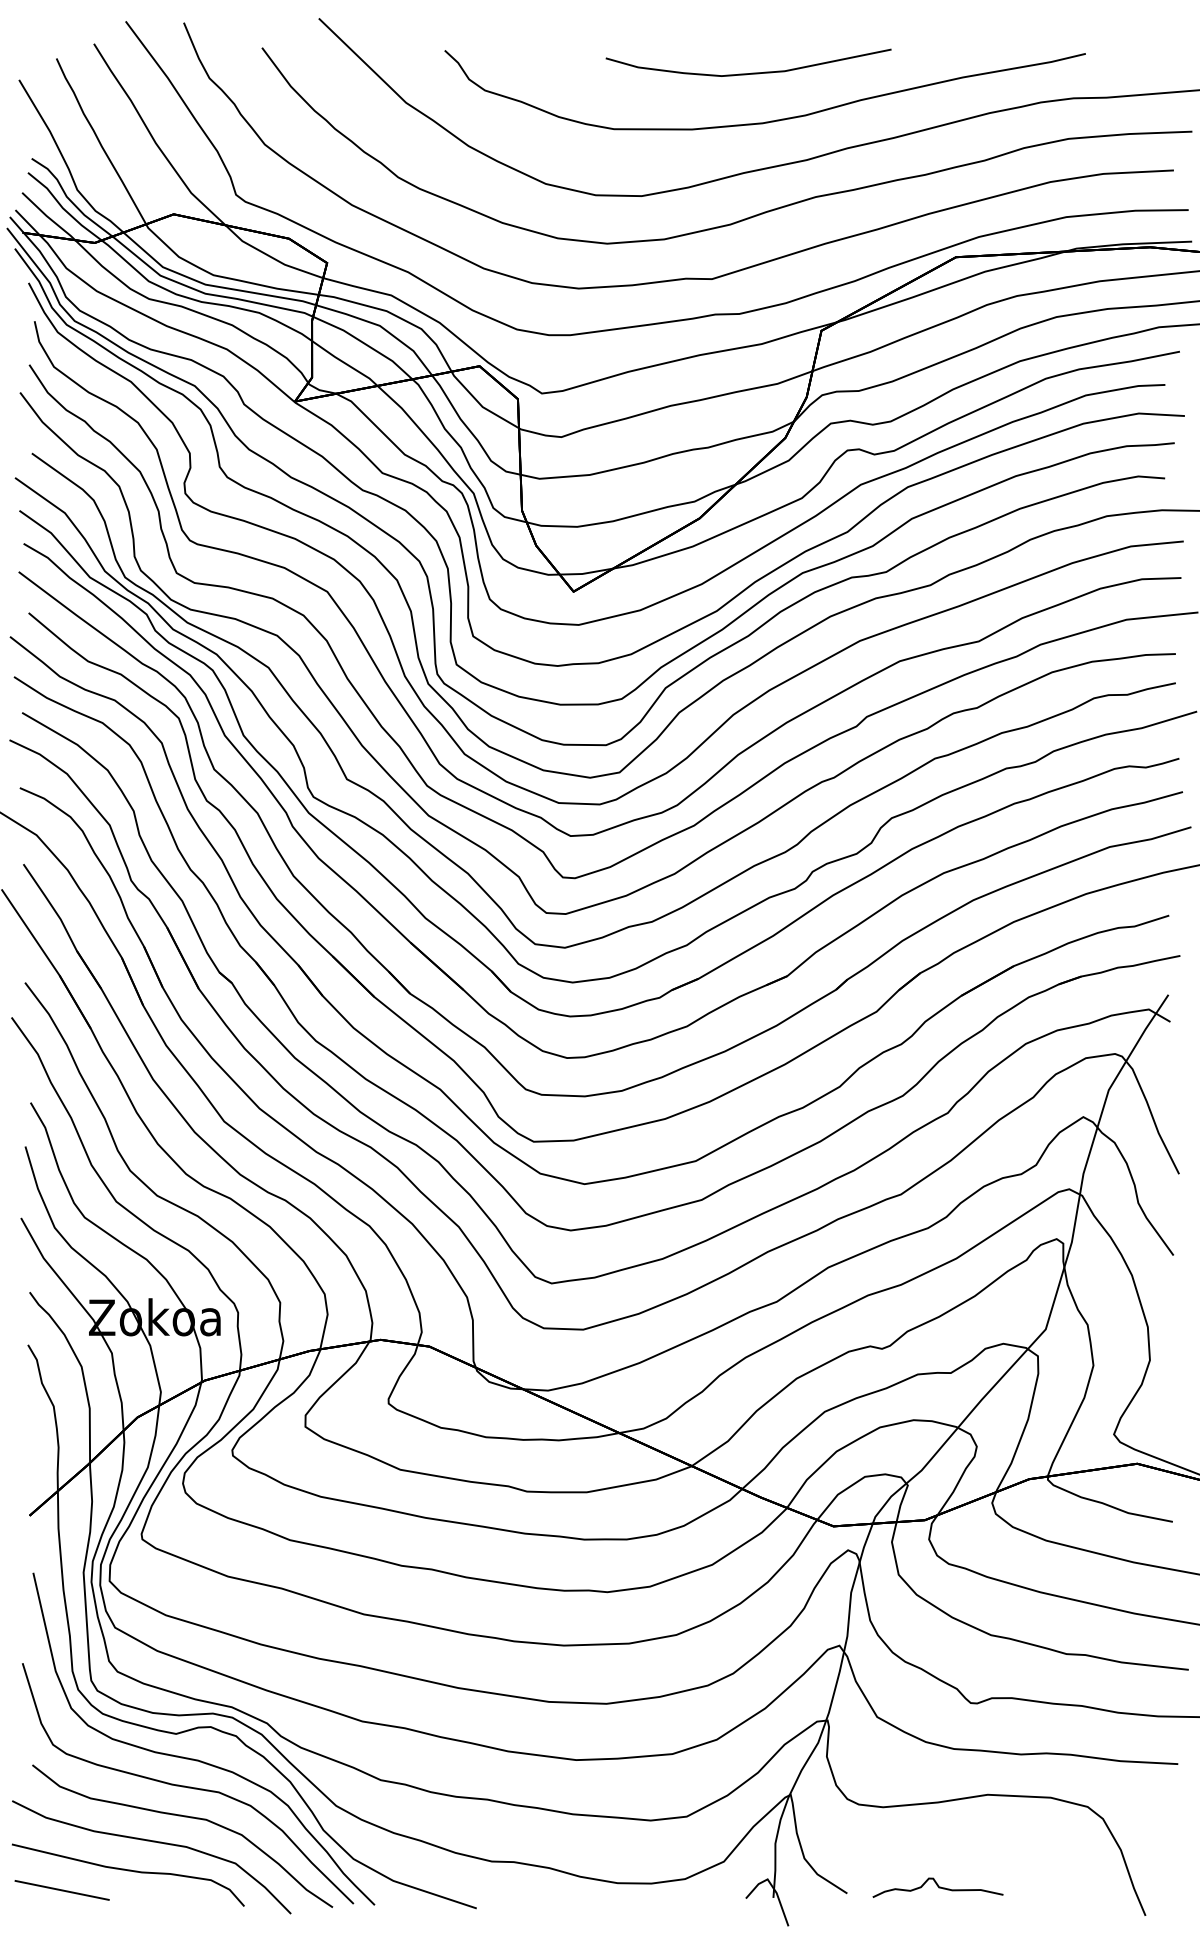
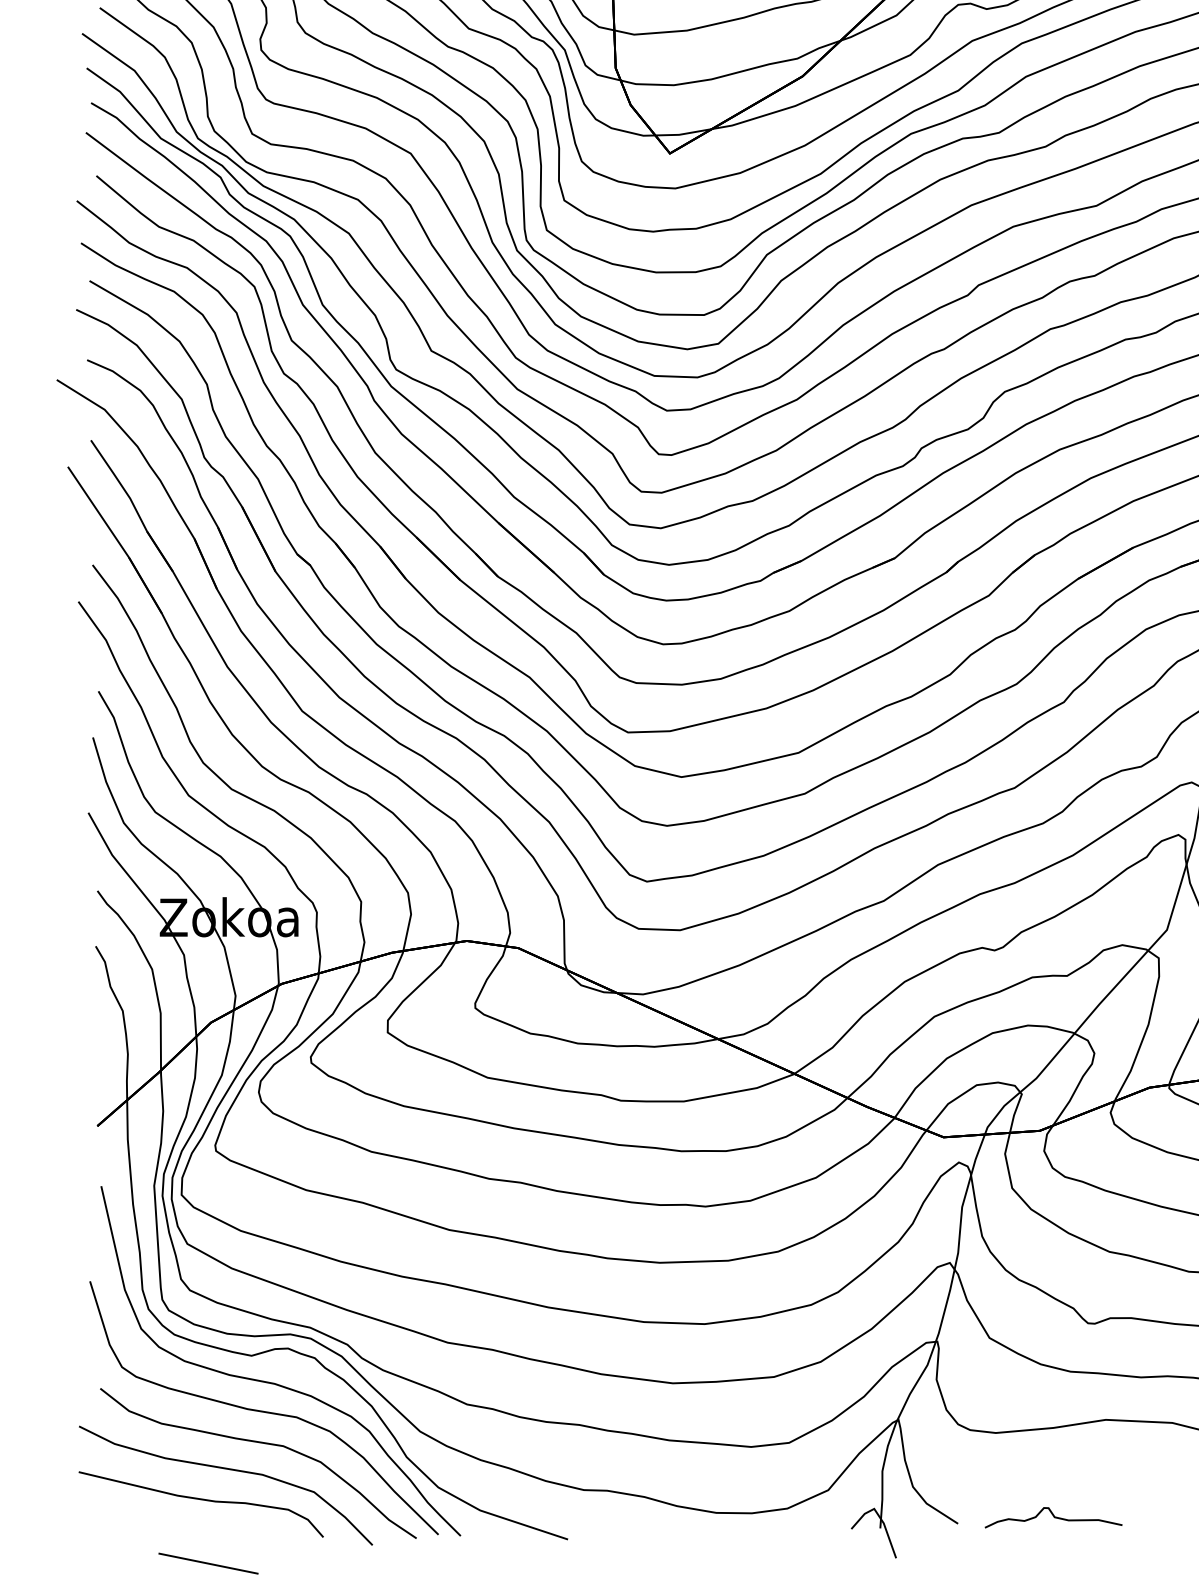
line: (61, 1890) -> (207, 1563), moved

